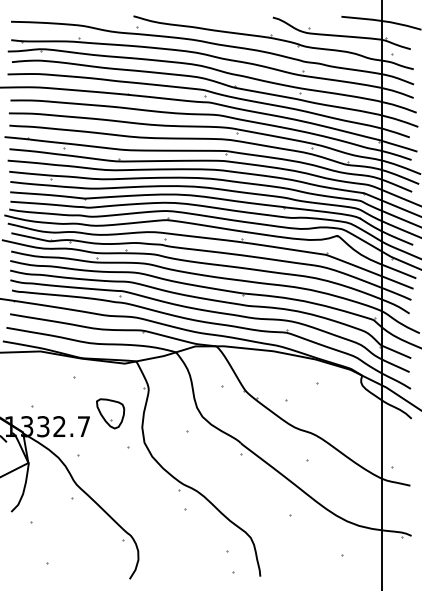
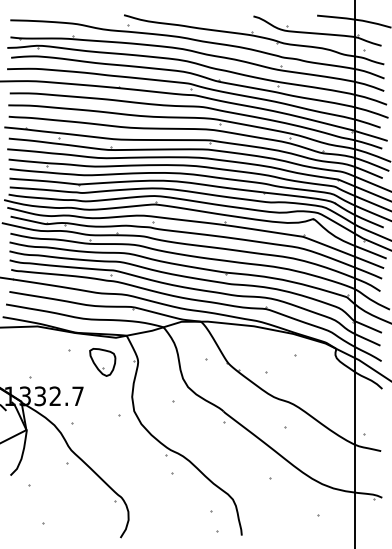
part: (110, 413) -> (102, 362), moved

